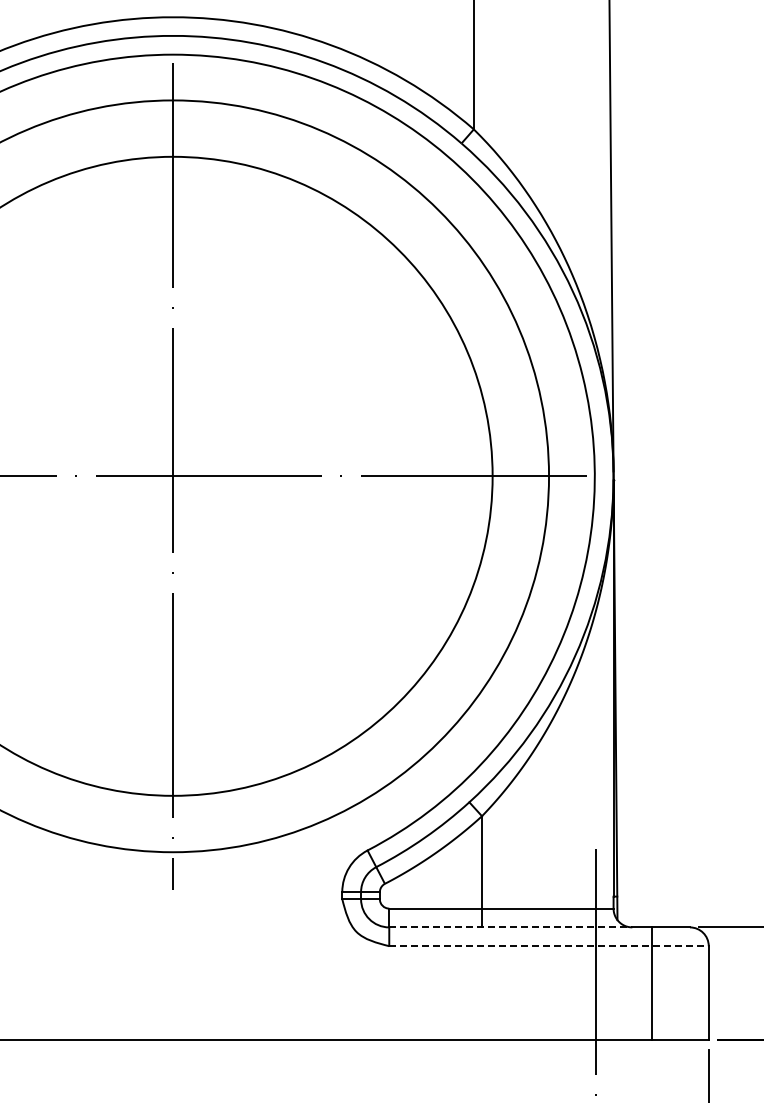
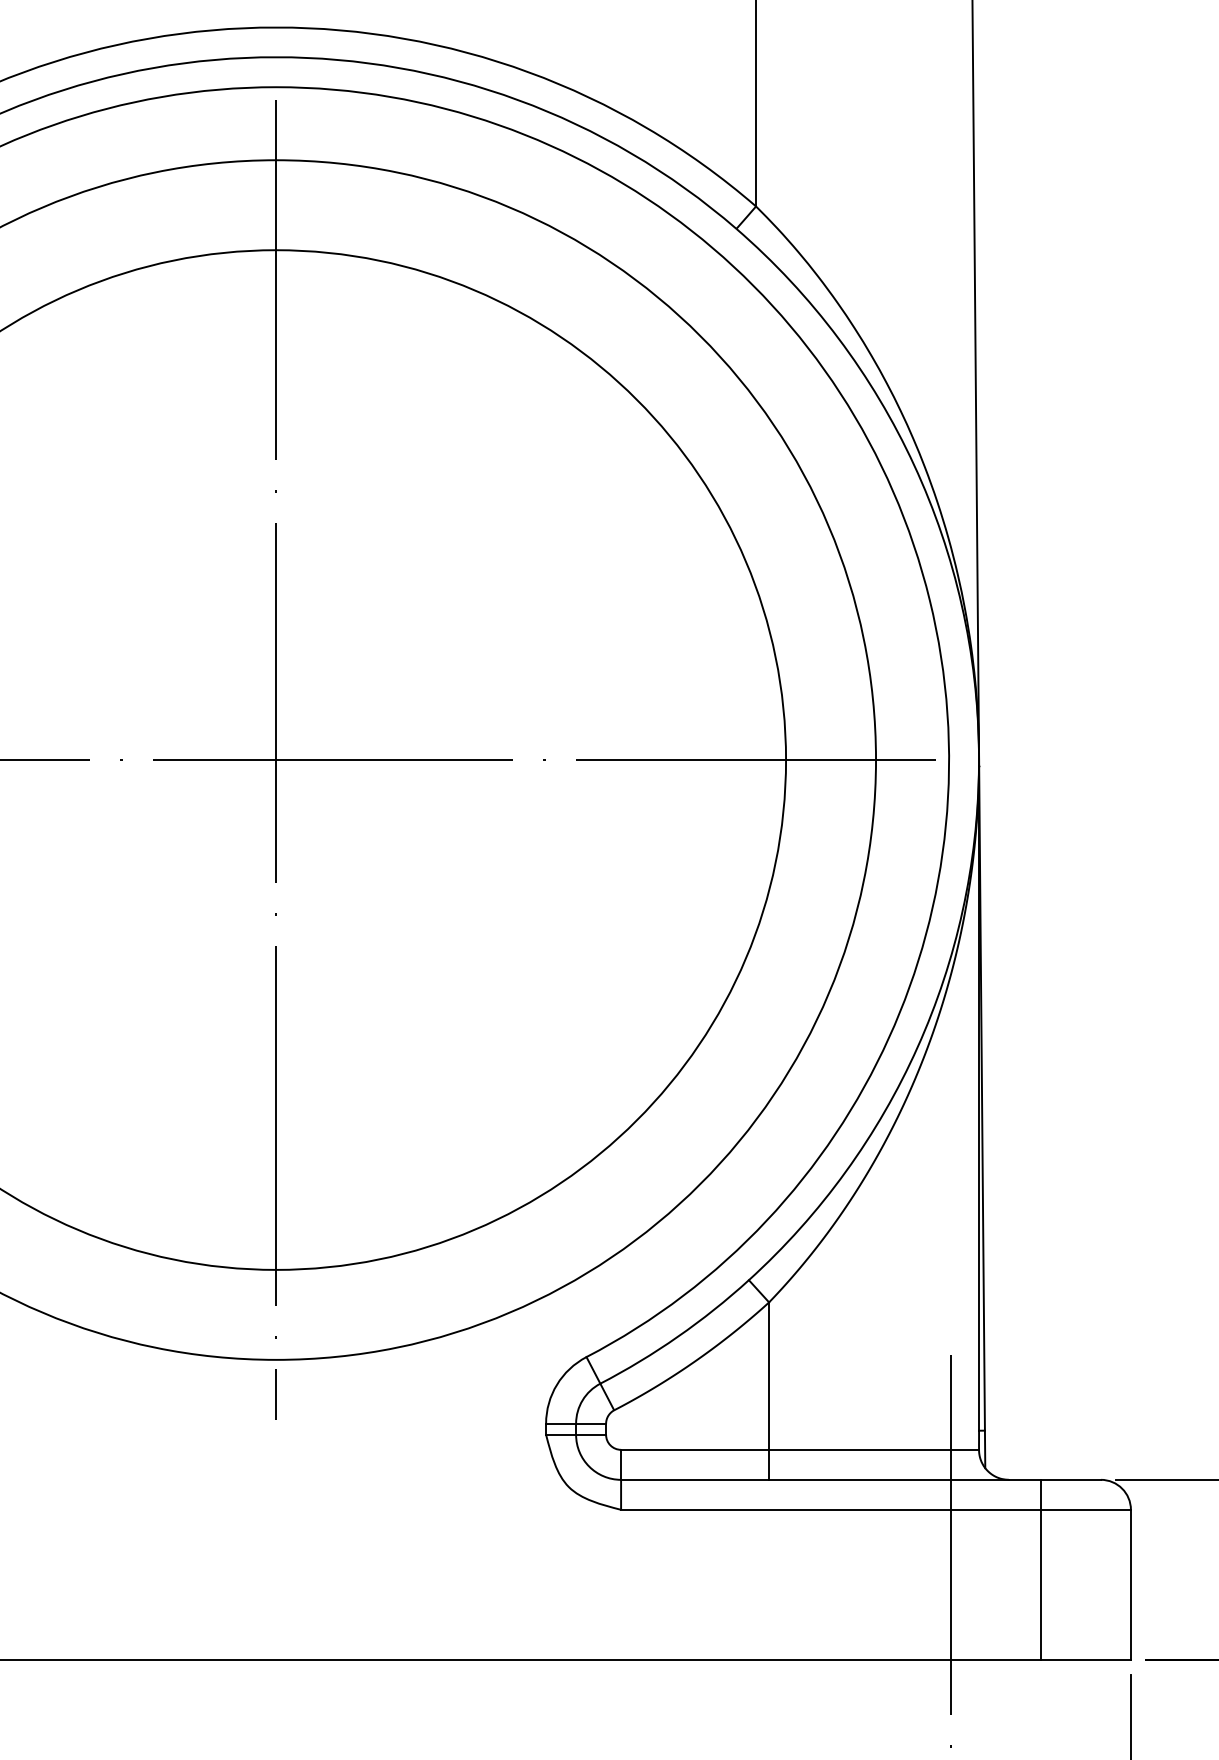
line: (510, 927) -> (814, 1479), dashed -> solid
line: (549, 946) -> (876, 1510), dashed -> solid

